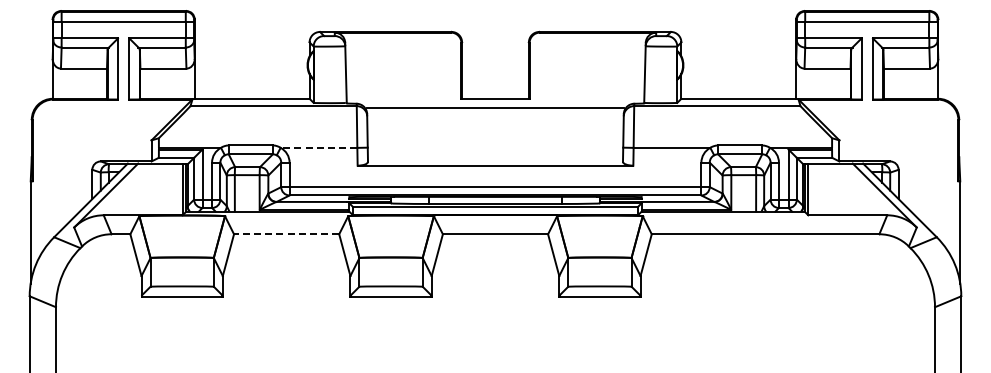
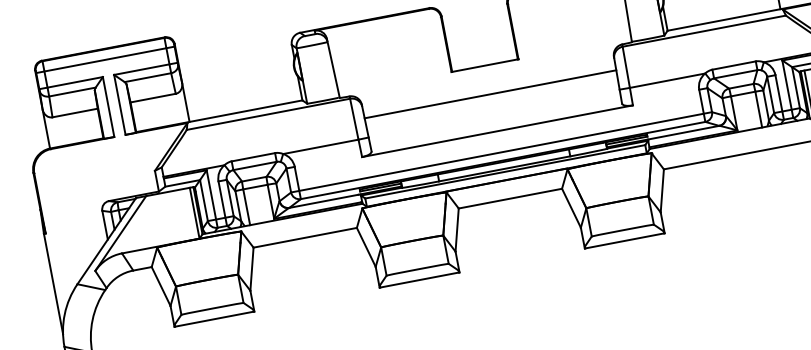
line: (495, 108) -> (490, 94), moved
line: (318, 147) -> (320, 146), dashed -> solid
line: (286, 234) -> (305, 238), dashed -> solid

